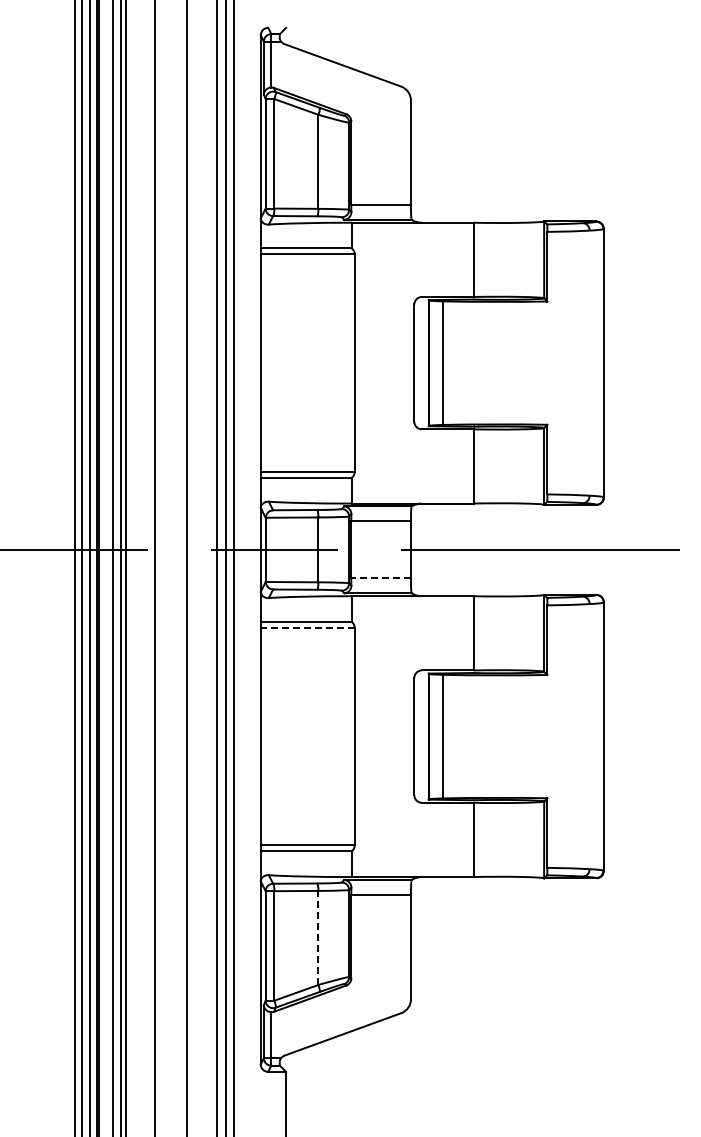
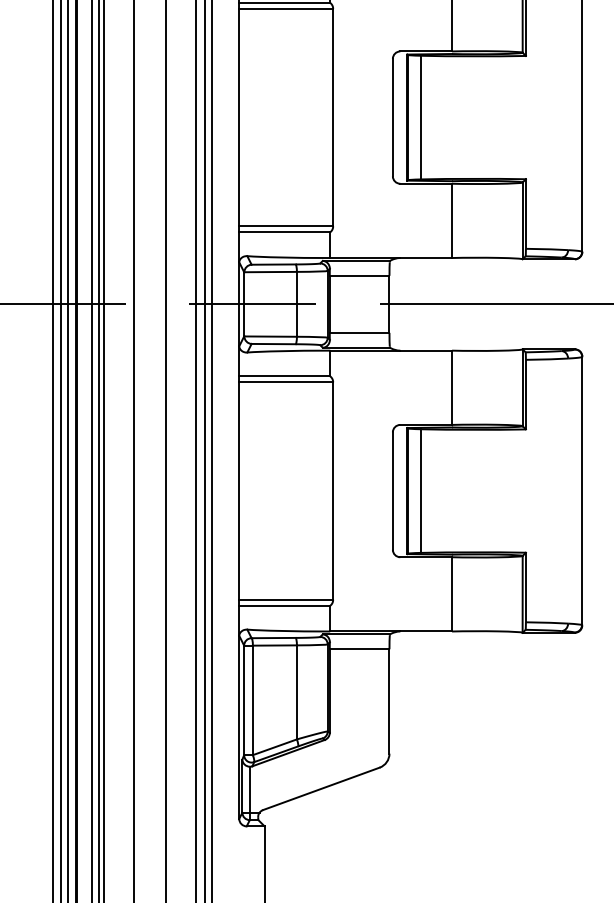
line: (381, 578) -> (359, 332), dashed -> solid
line: (307, 627) -> (285, 381), dashed -> solid
line: (318, 937) -> (296, 691), dashed -> solid

